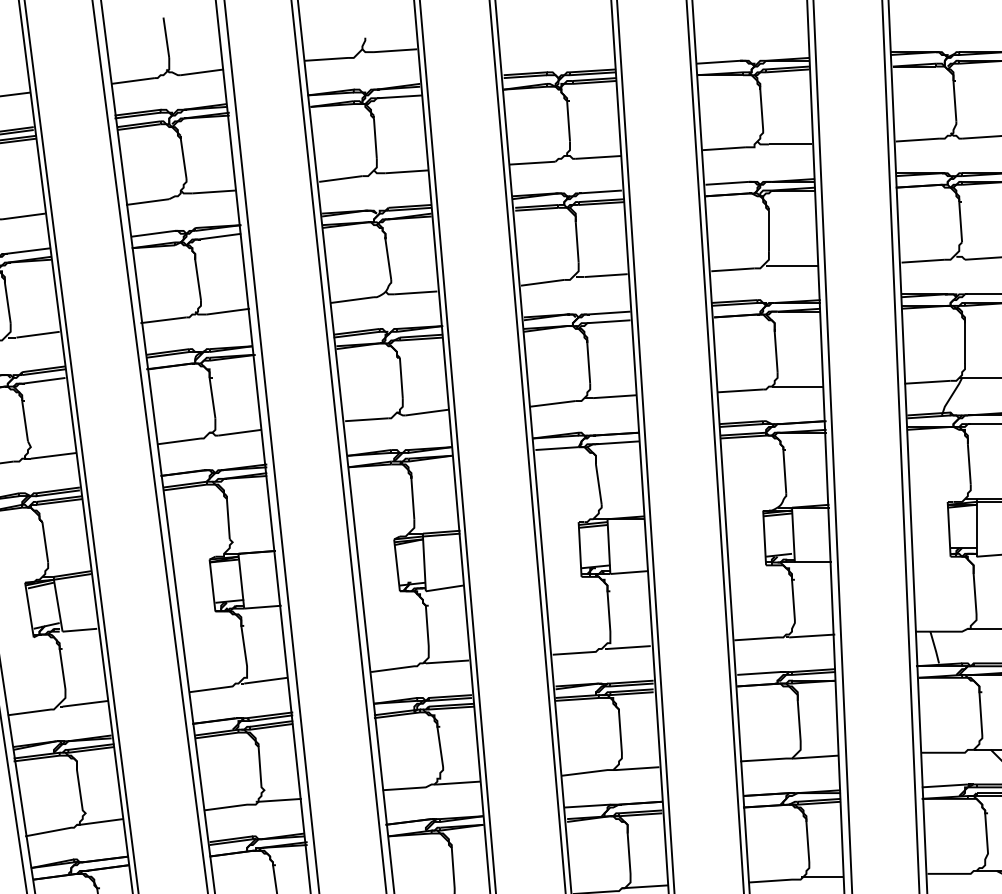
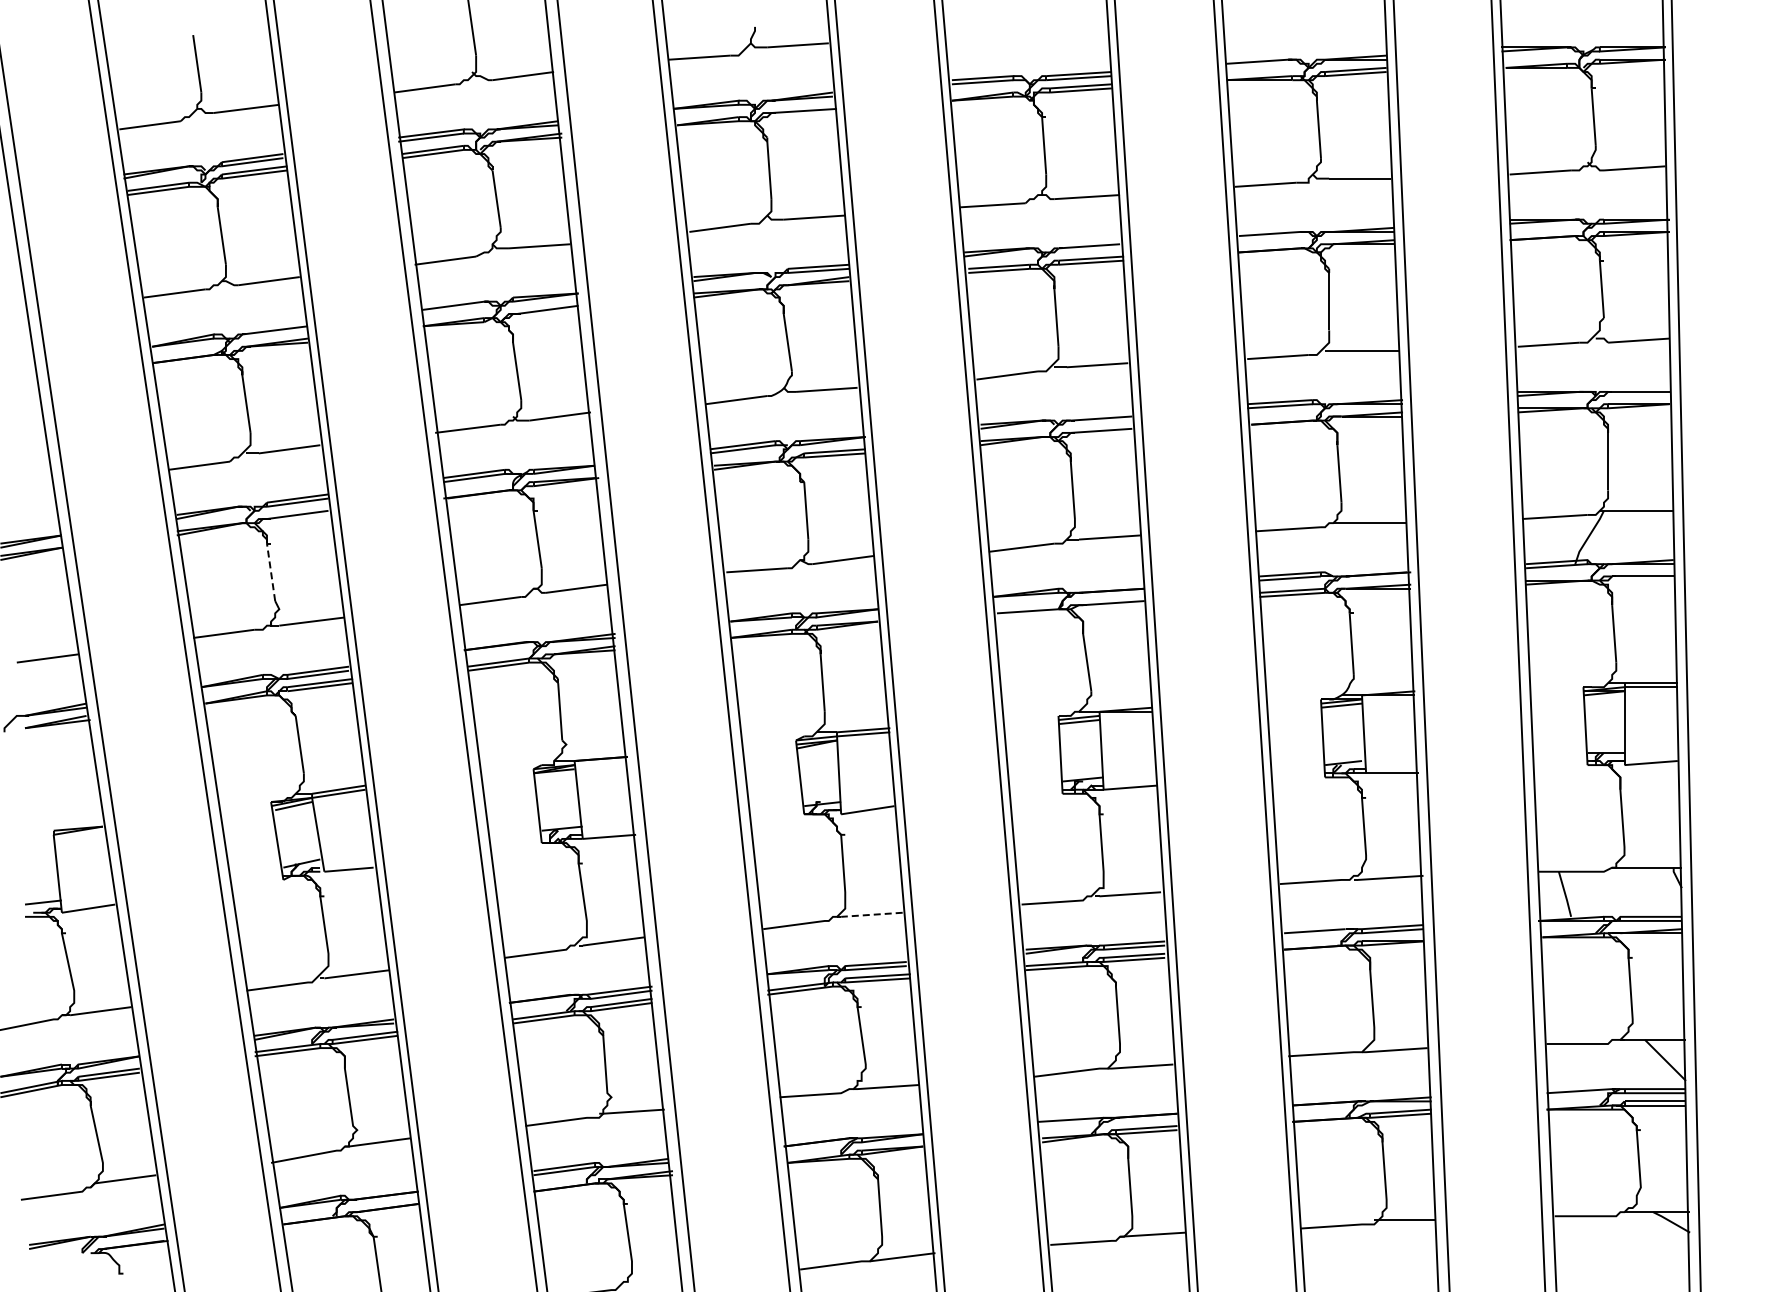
line: (25, 420) -> (271, 571), solid -> dashed
line: (447, 661) -> (871, 914), solid -> dashed

